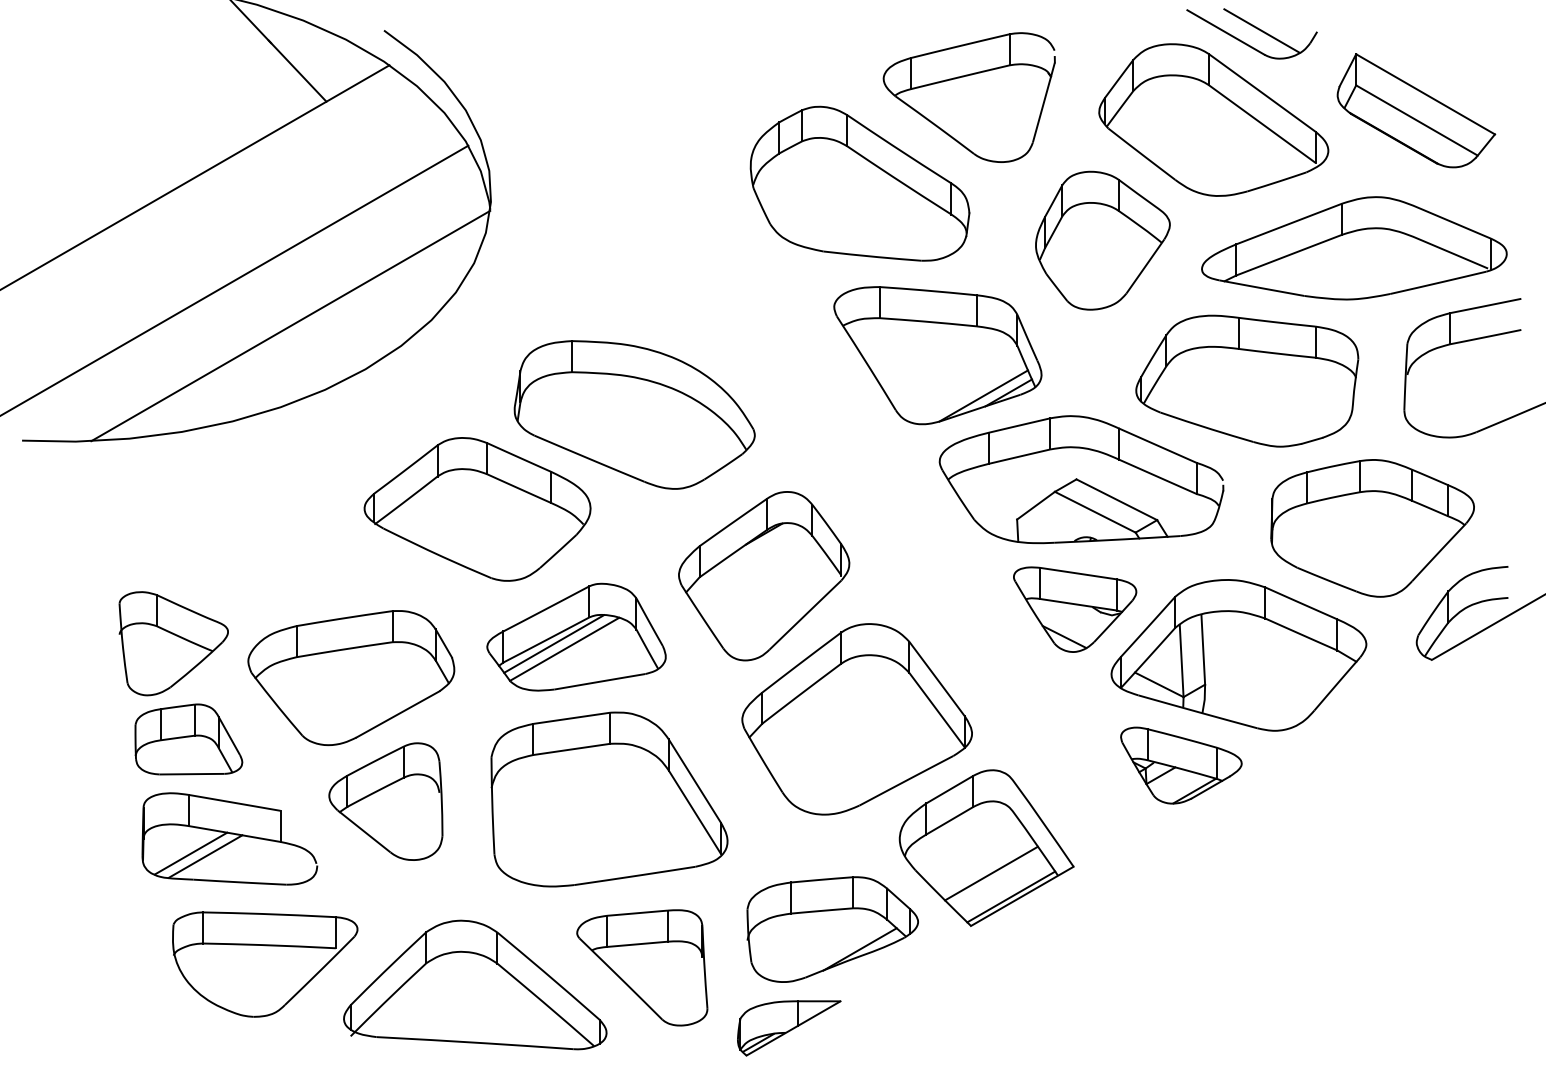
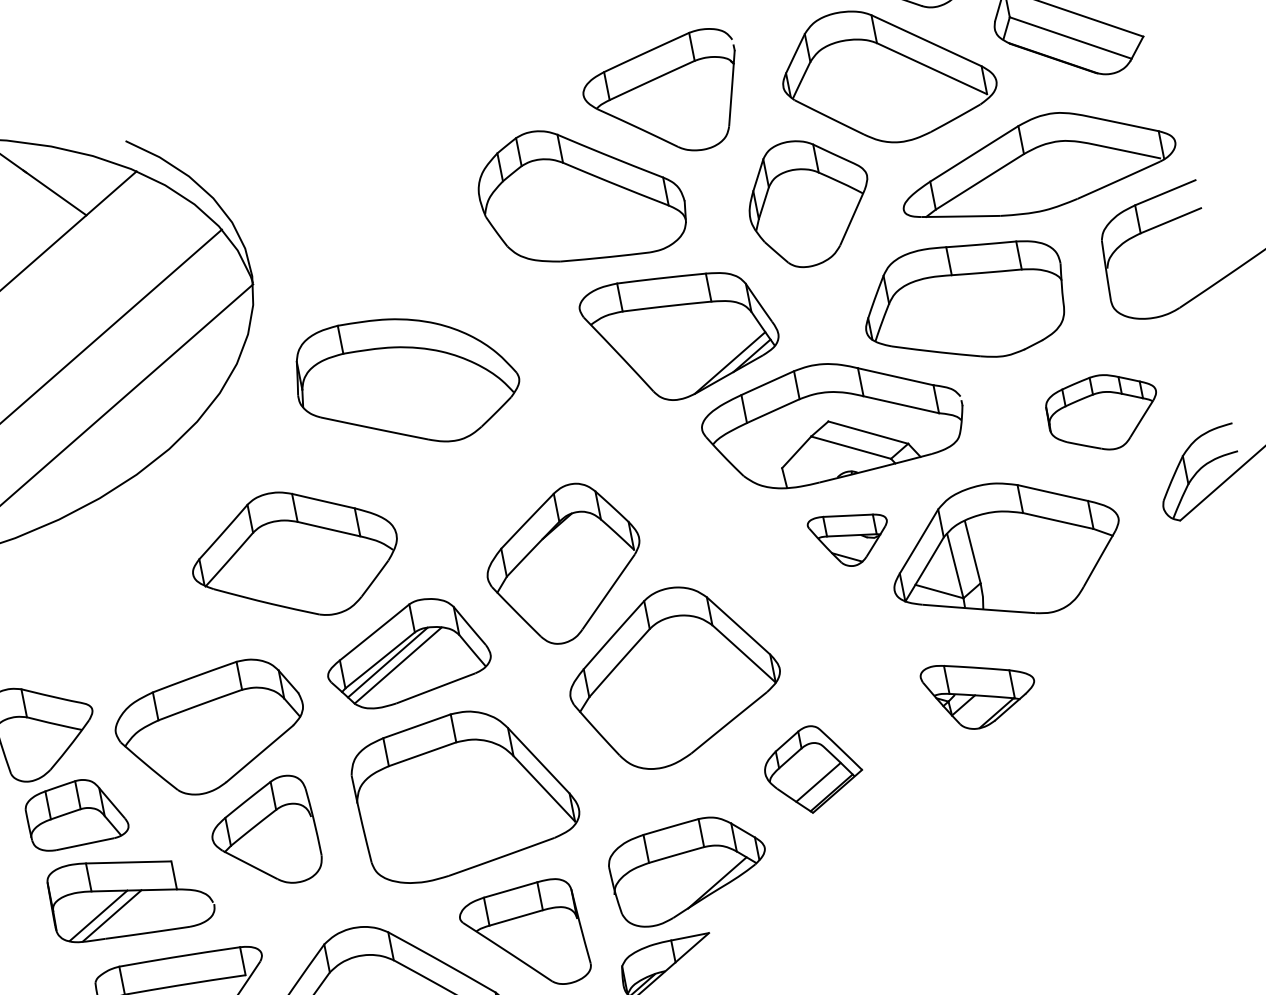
part: (634, 414) -> (407, 380), moved
part: (1372, 528) -> (1103, 412), size x0.6
part: (1075, 609) -> (850, 538), size x0.7
part: (1181, 765) -> (980, 692), moved
part: (986, 847) -> (813, 768), size x0.6

